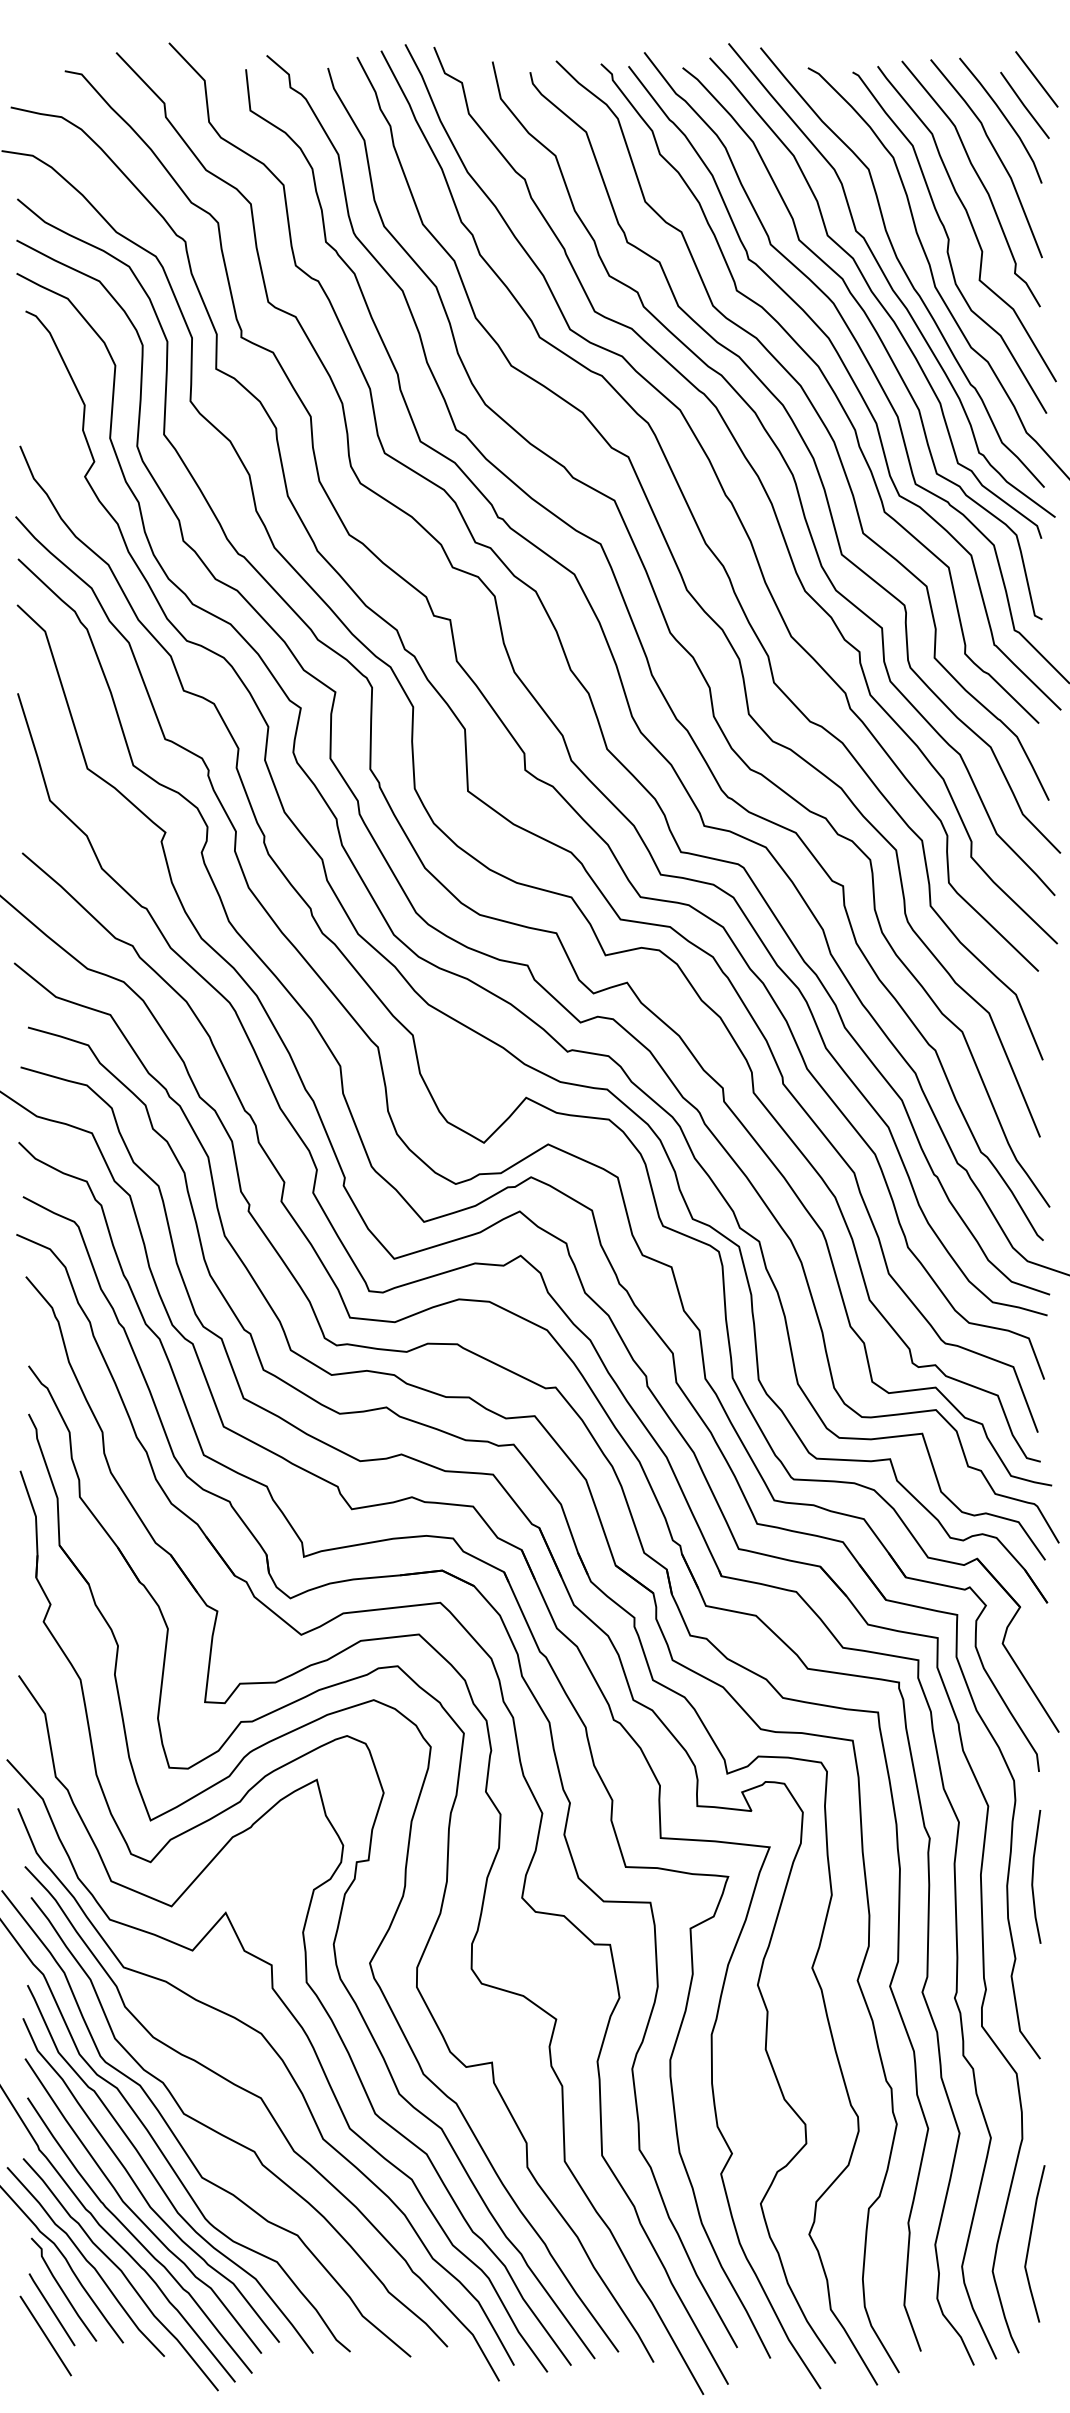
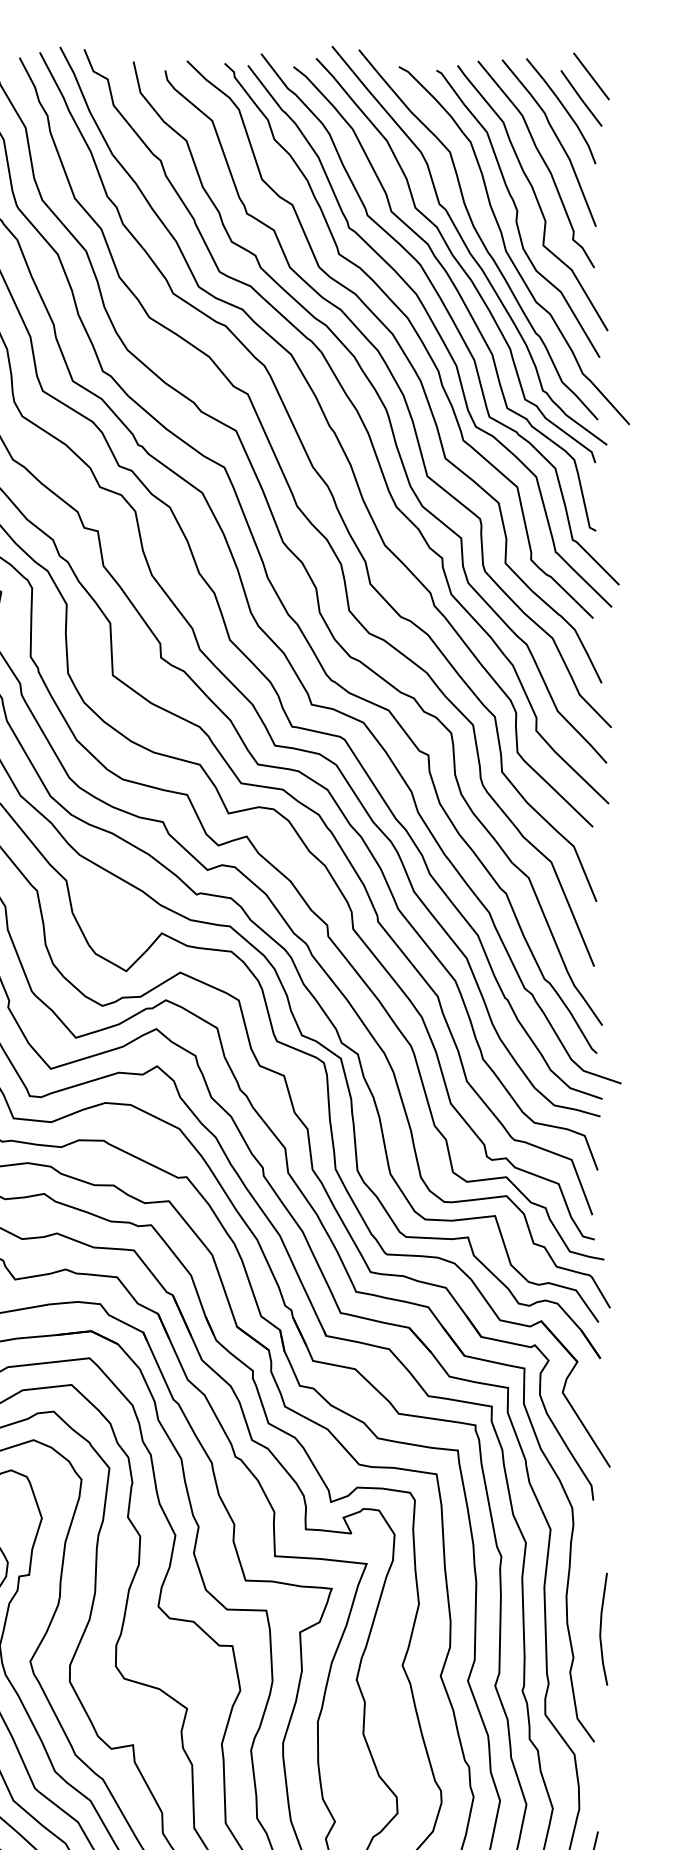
line: (1033, 1876) -> (601, 1628), moved

